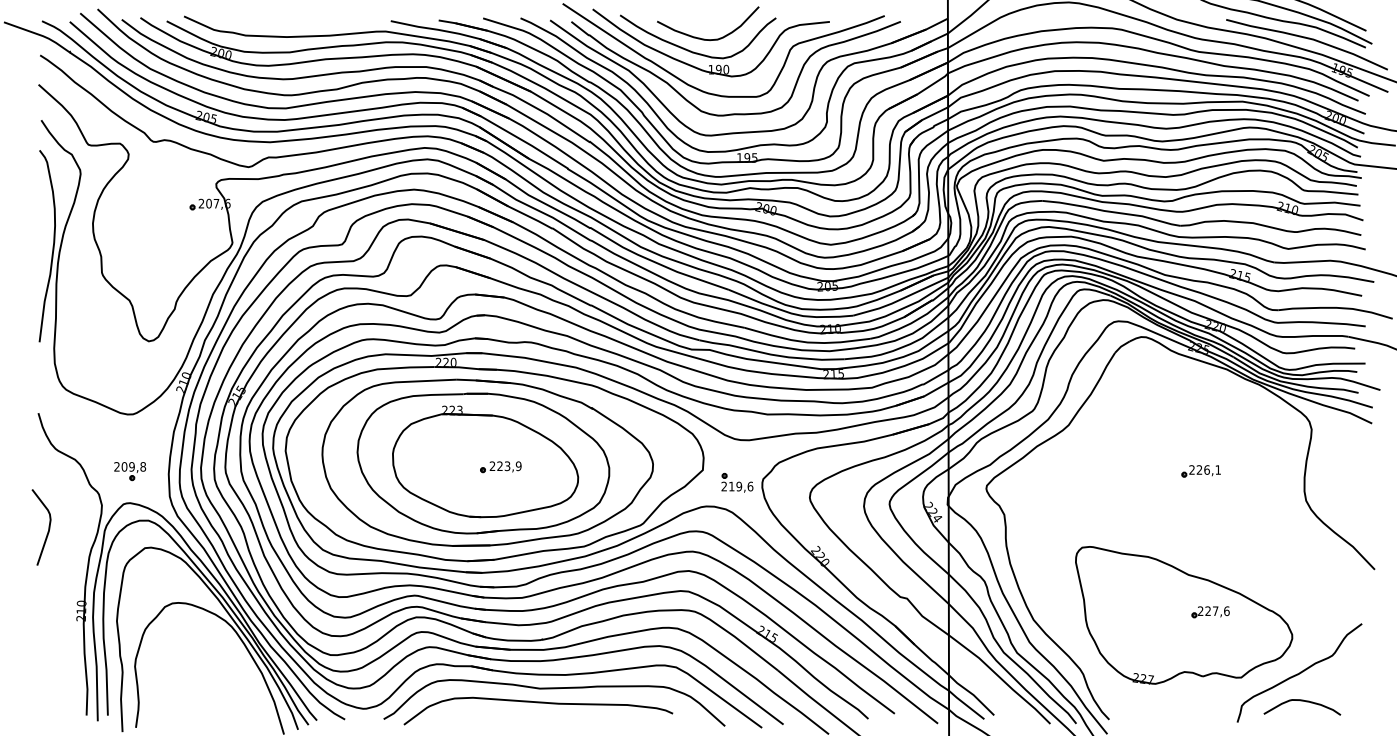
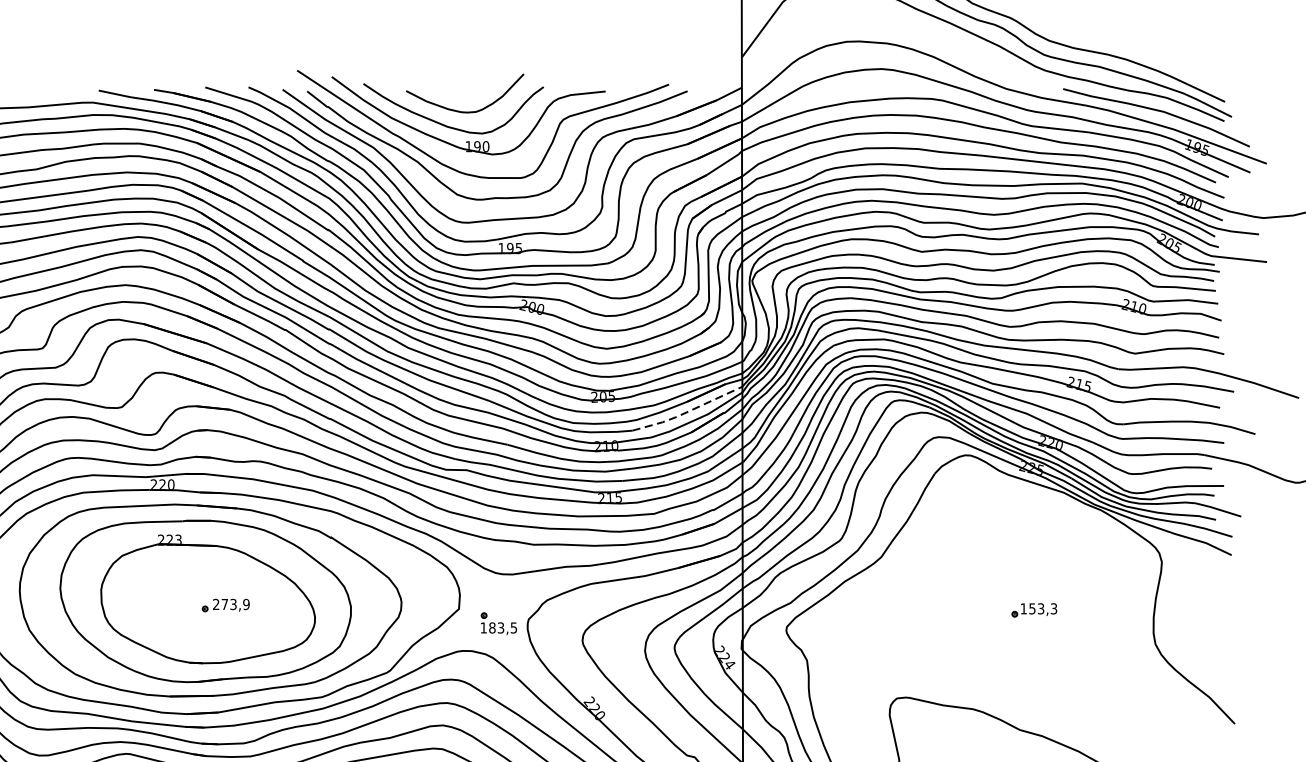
line: (900, 299) -> (687, 411), solid -> dashed
text: (499, 465) -> (224, 603), 223,9 -> 273,9
text: (1204, 469) -> (1038, 608), 226,1 -> 153,3
text: (737, 486) -> (498, 627), 219,6 -> 183,5

